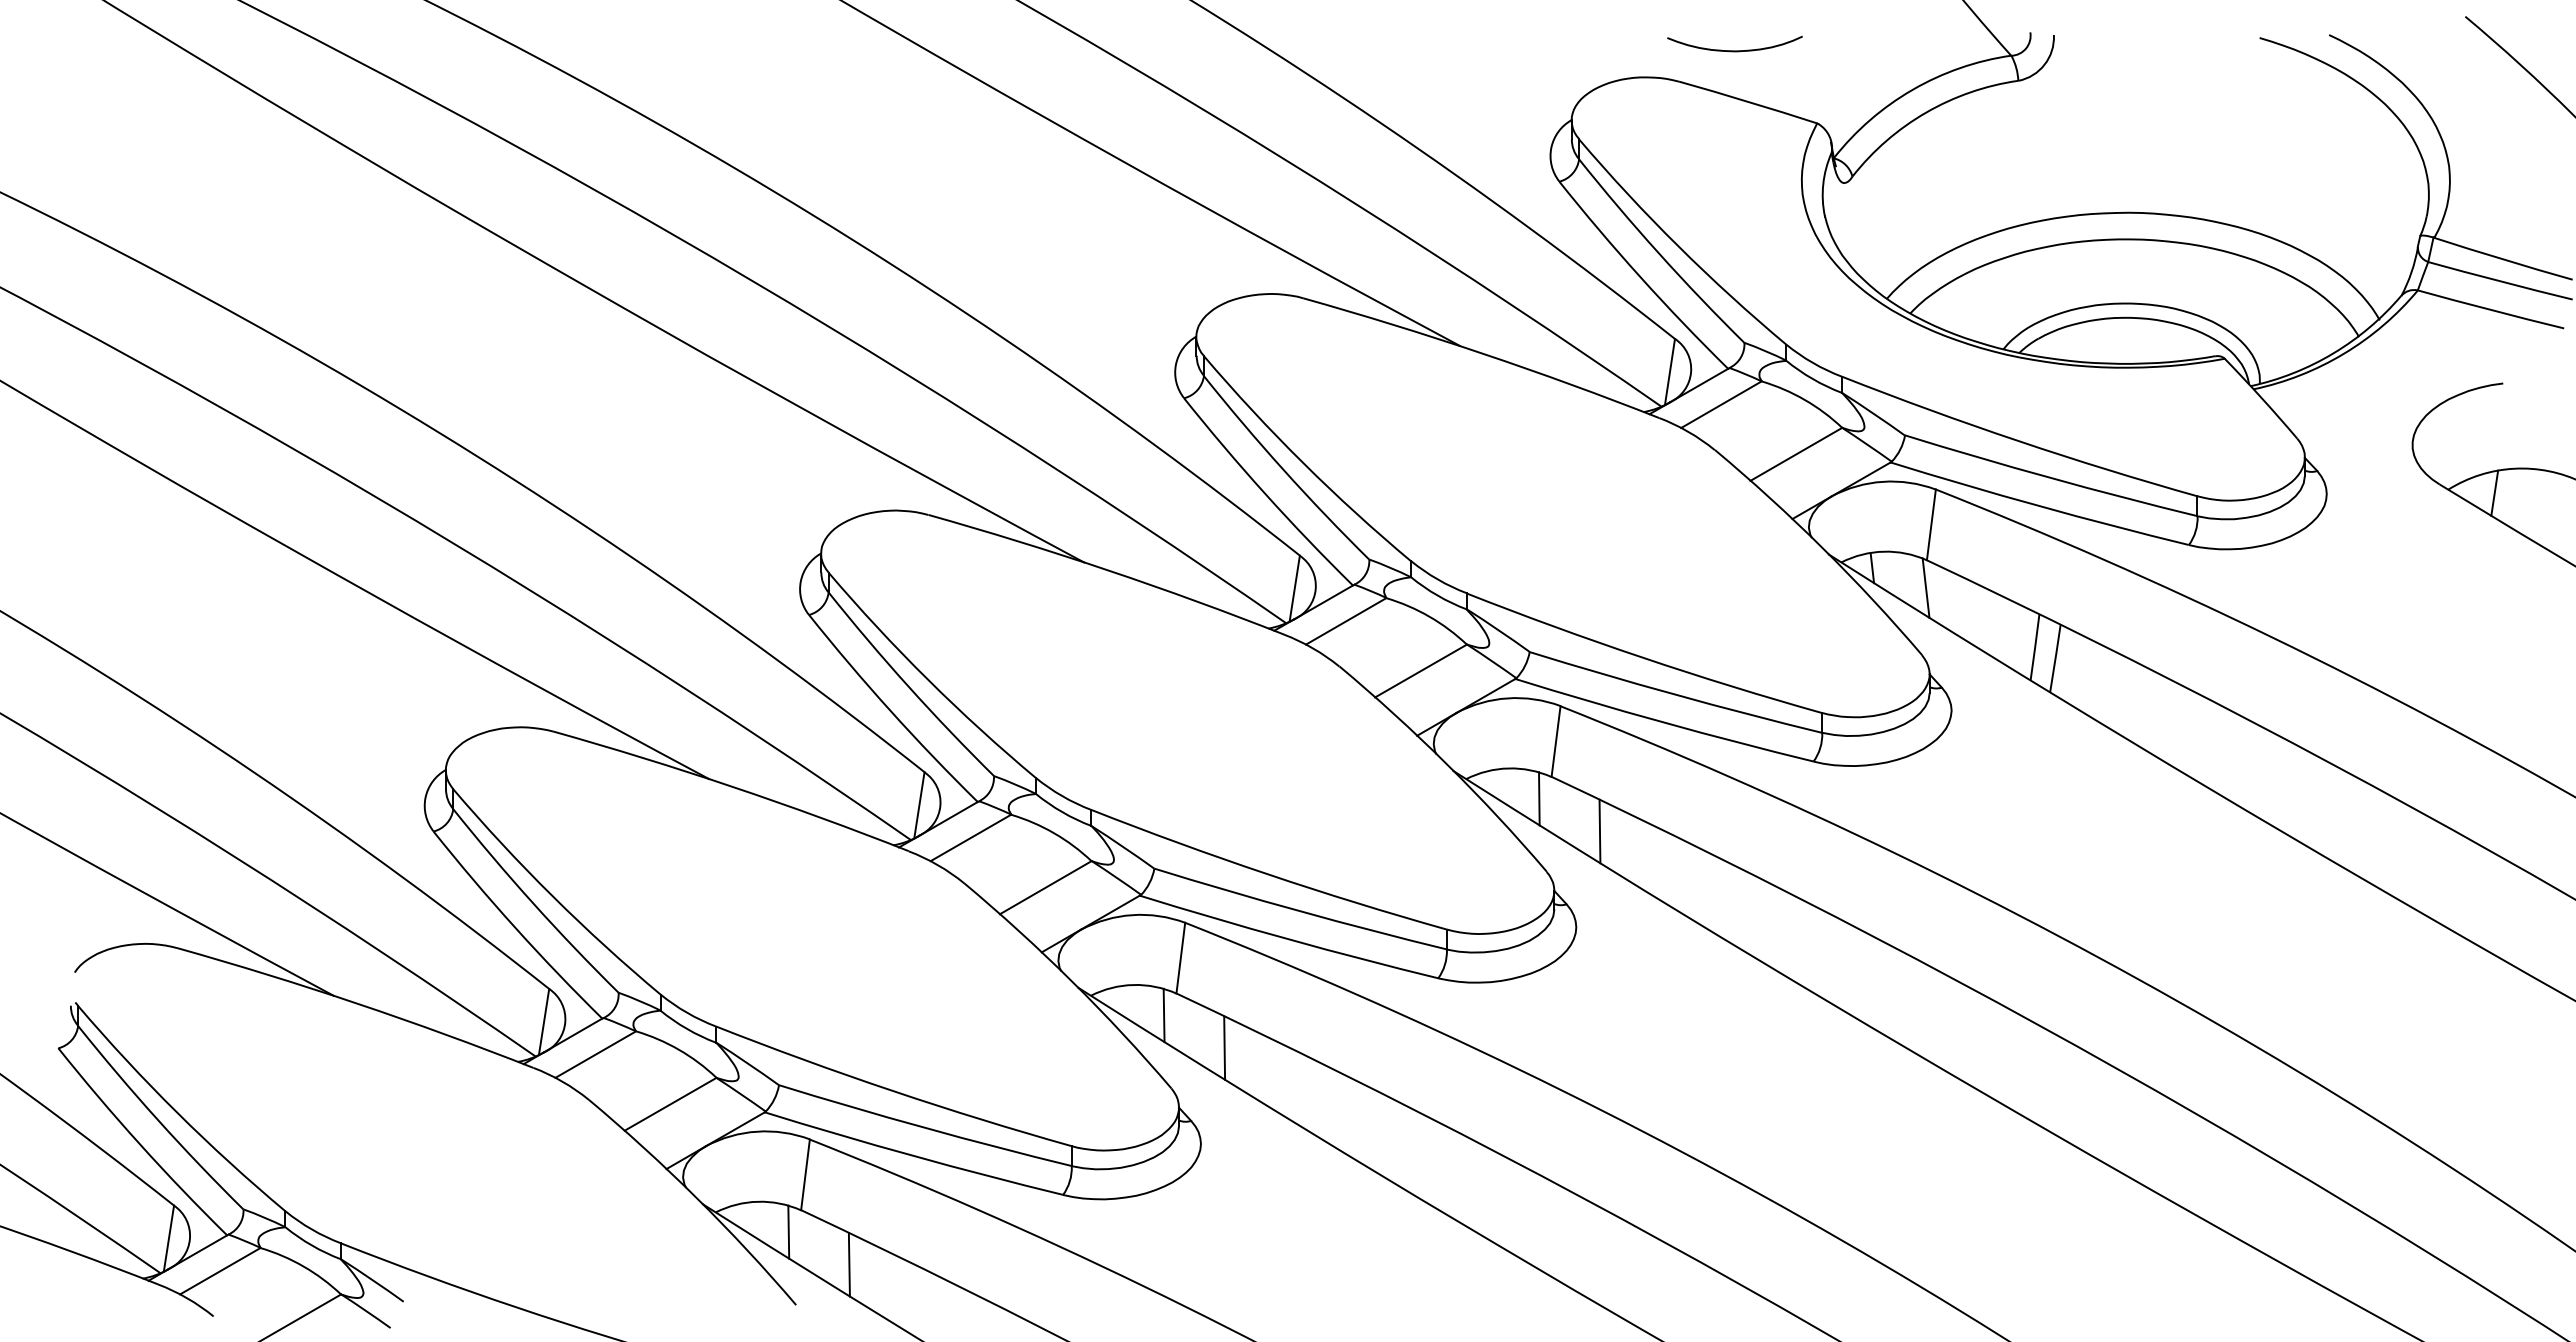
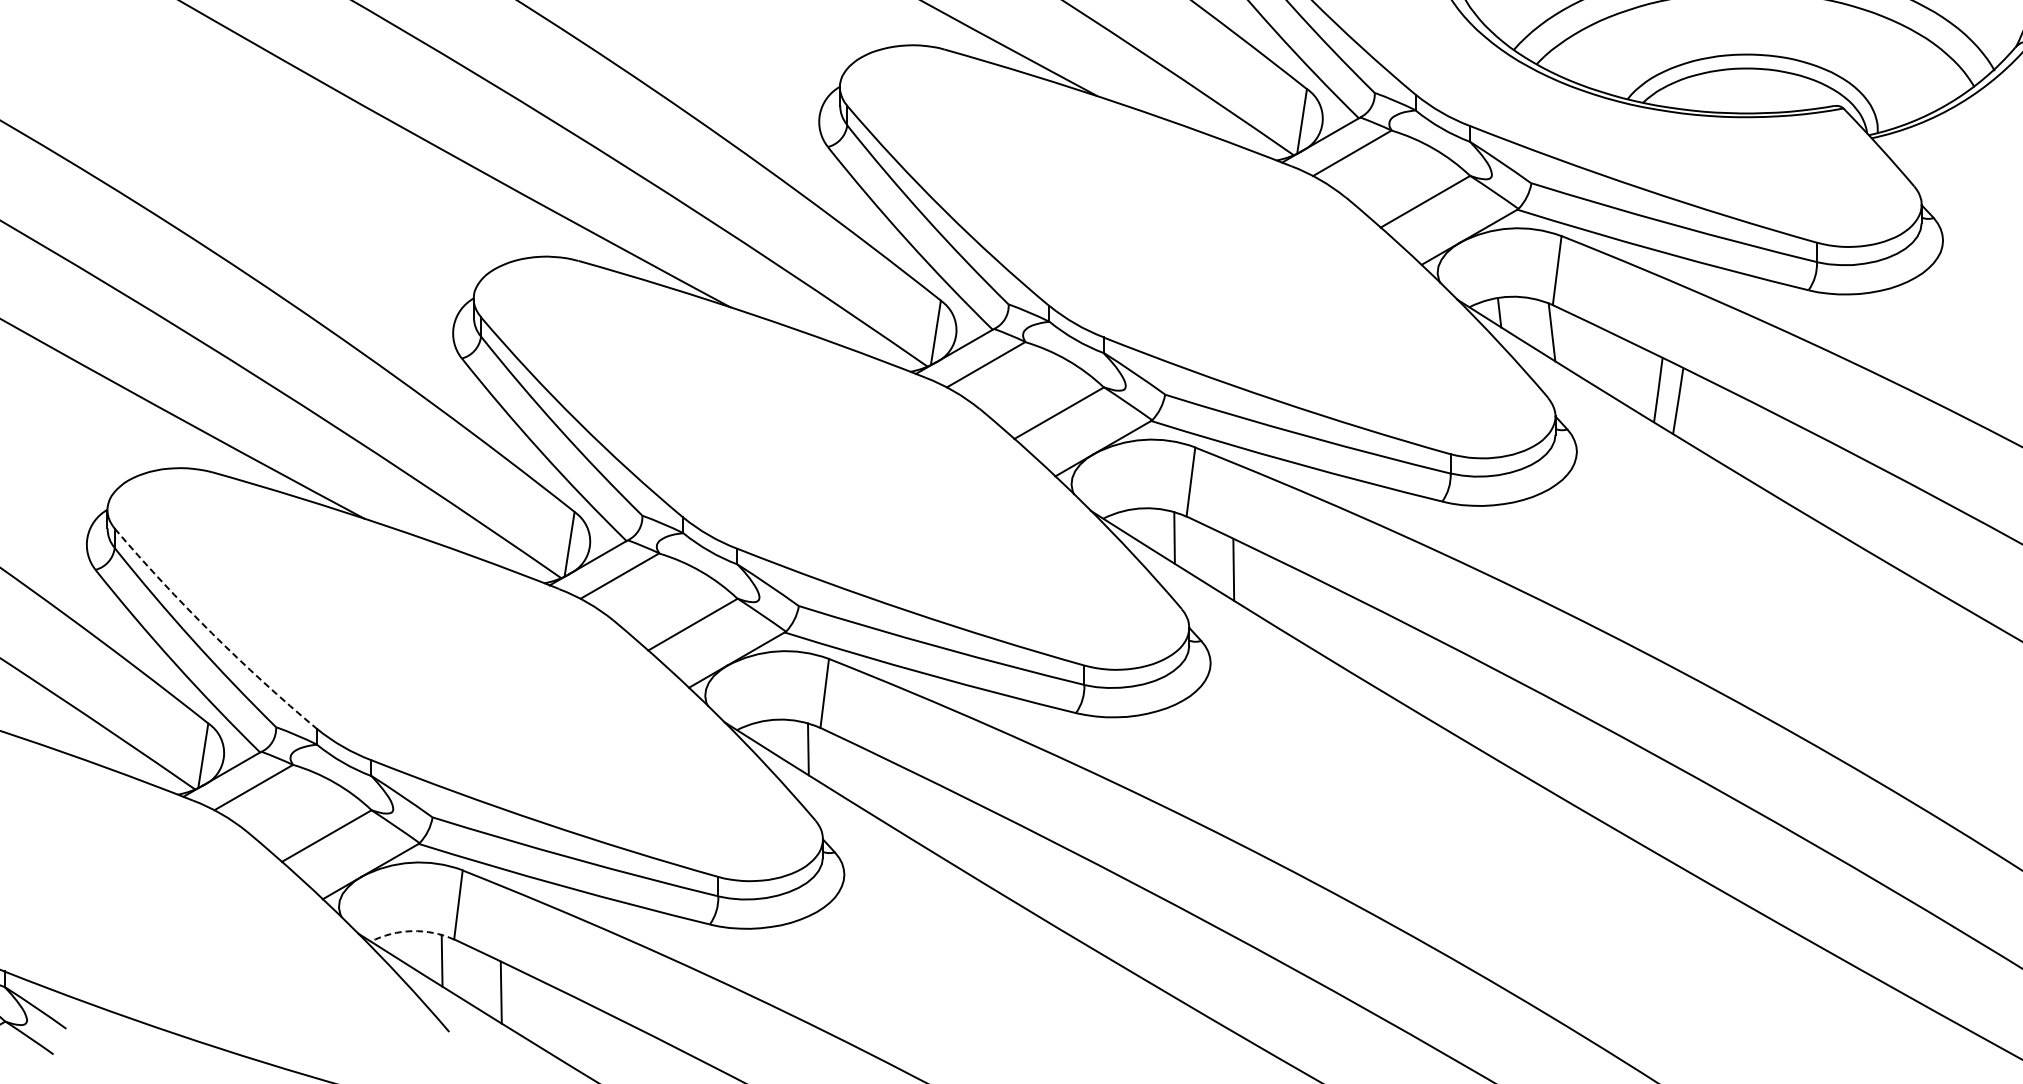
arc: (552, 896) -> (211, 633), solid -> dashed
line: (1224, 1047) -> (867, 780), removed
arc: (758, 1201) -> (412, 930), solid -> dashed

